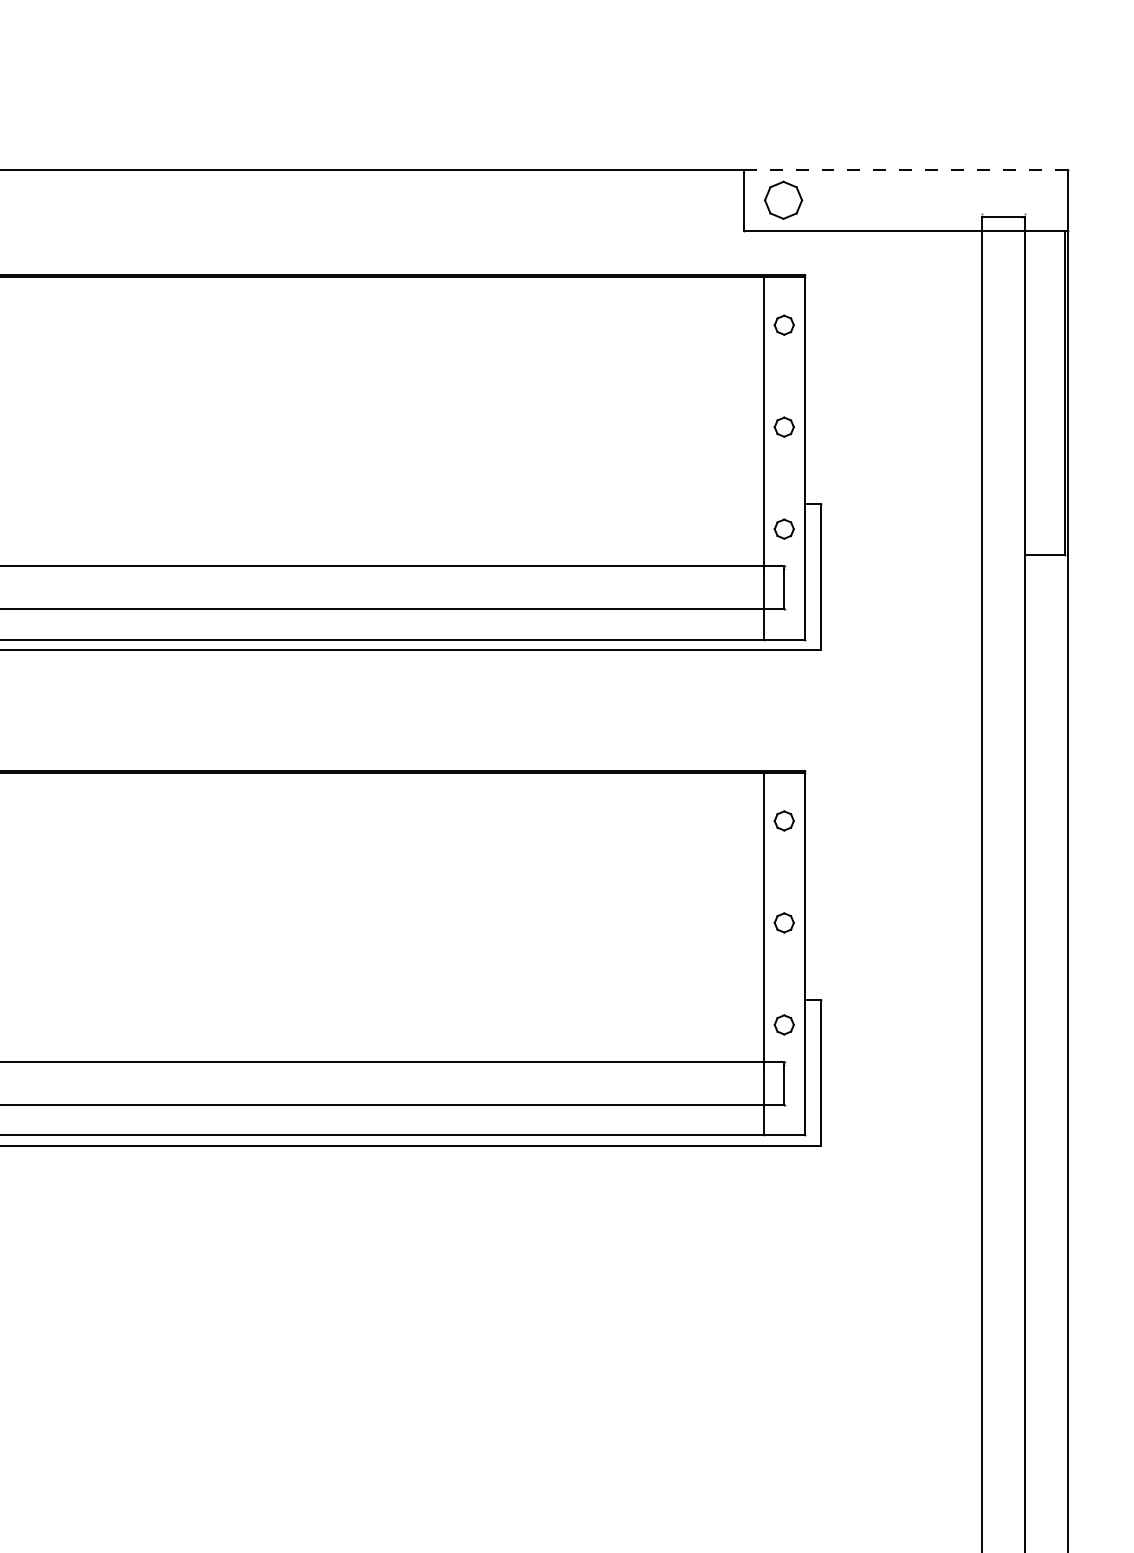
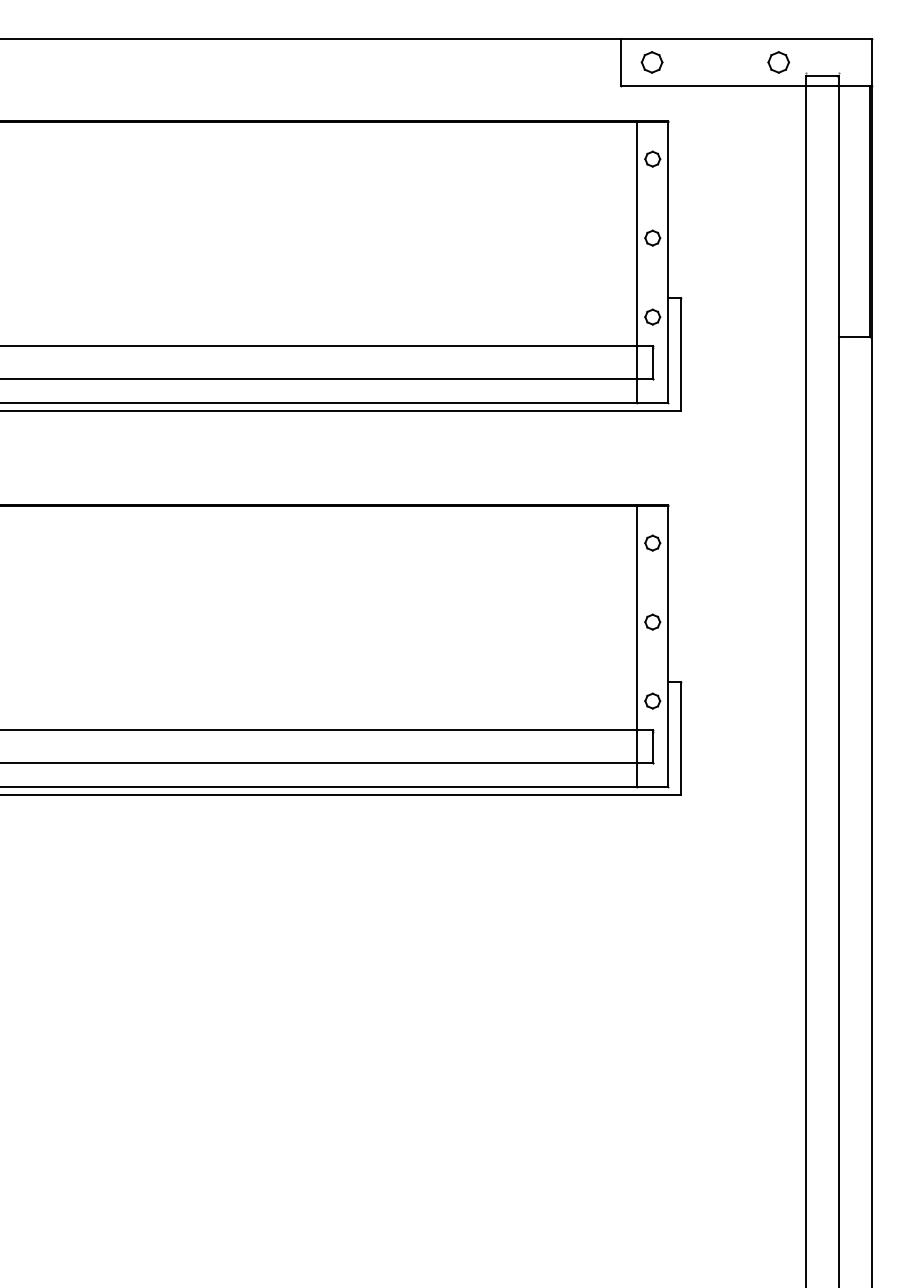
line: (905, 169) -> (746, 38), dashed -> solid
part: (782, 200) -> (651, 62), size x0.71
part: (946, 200) -> (778, 62), added

